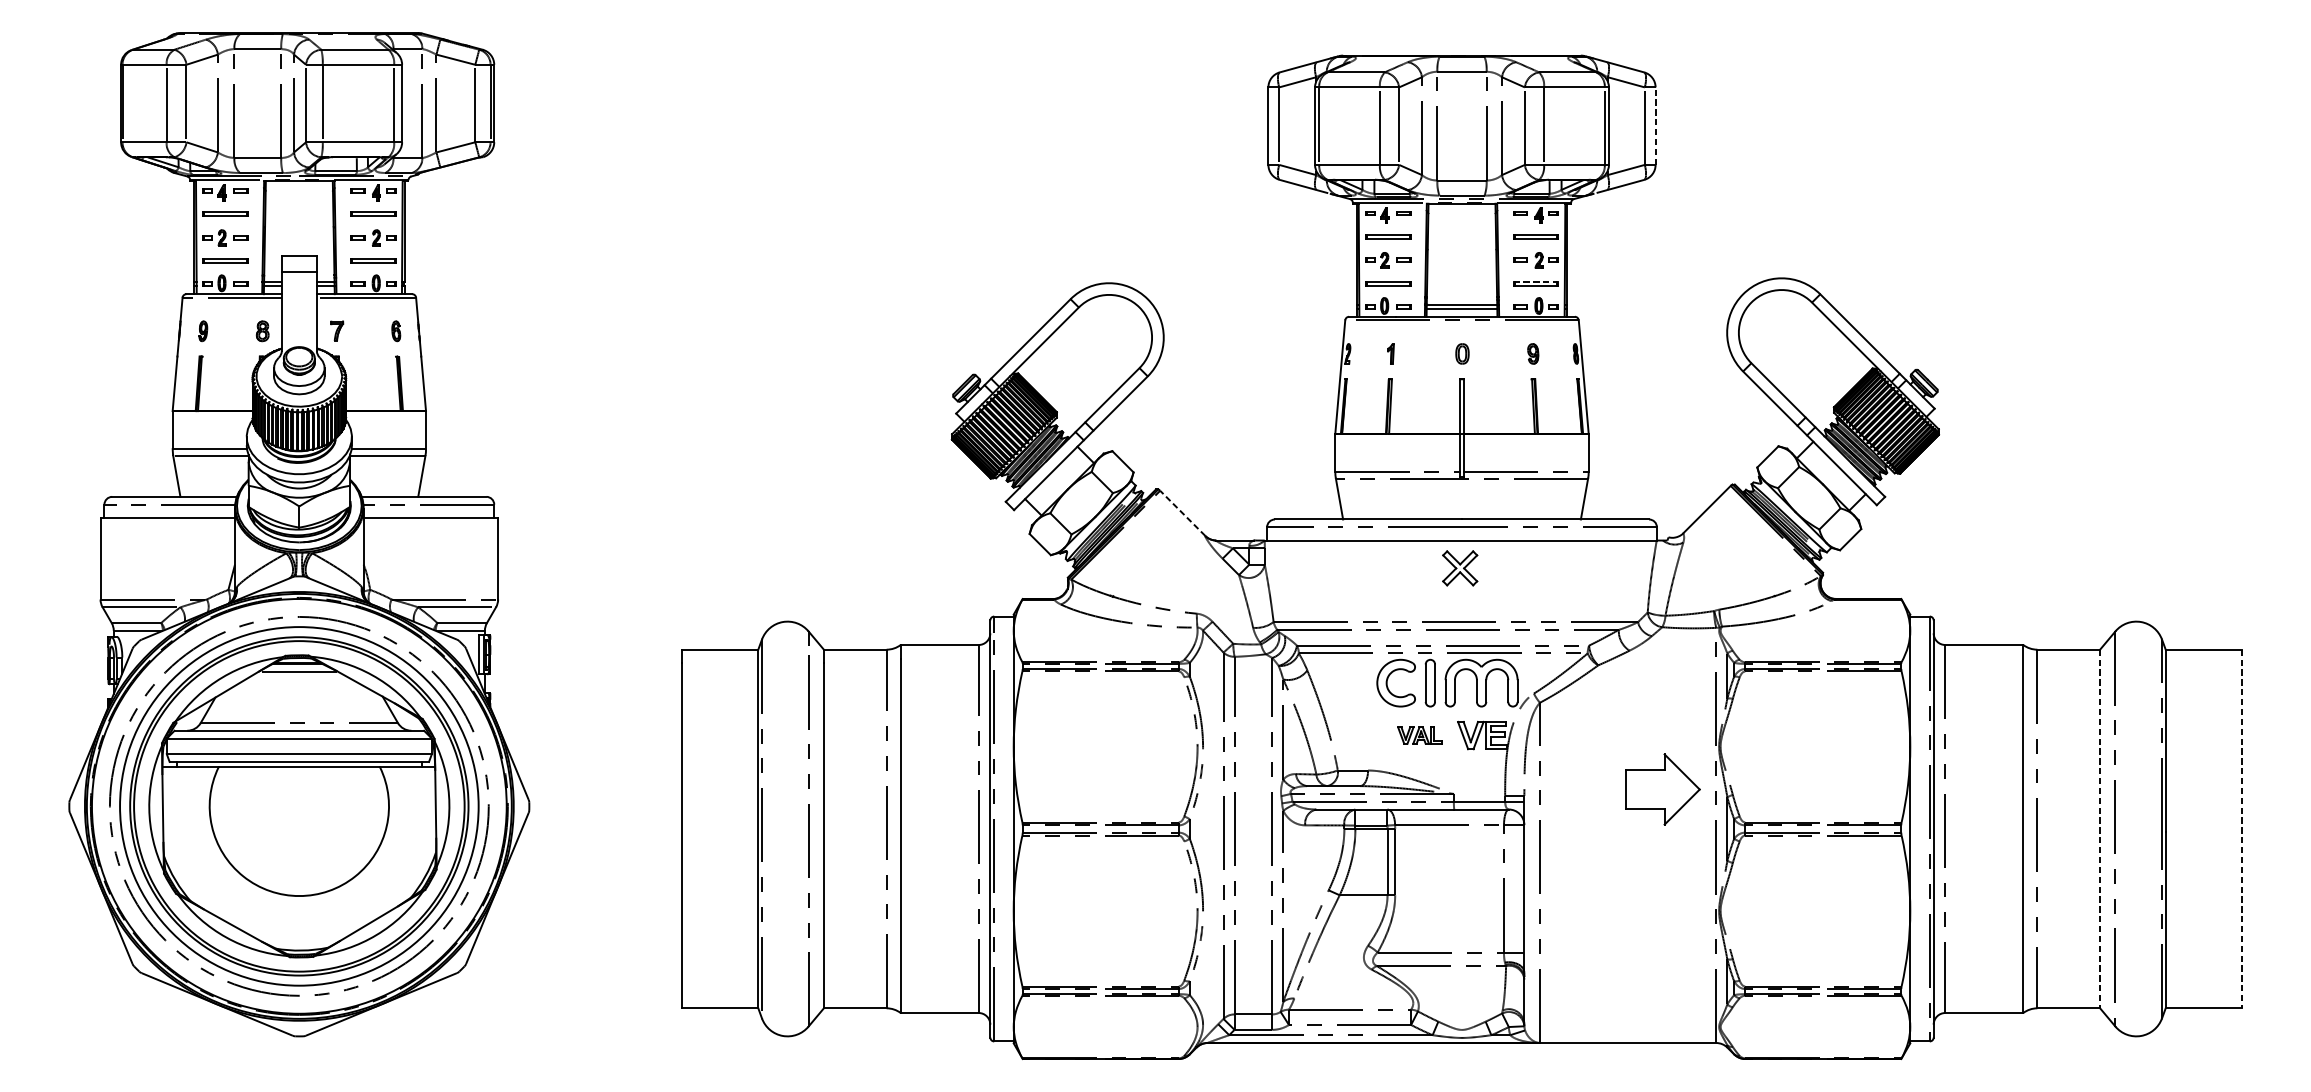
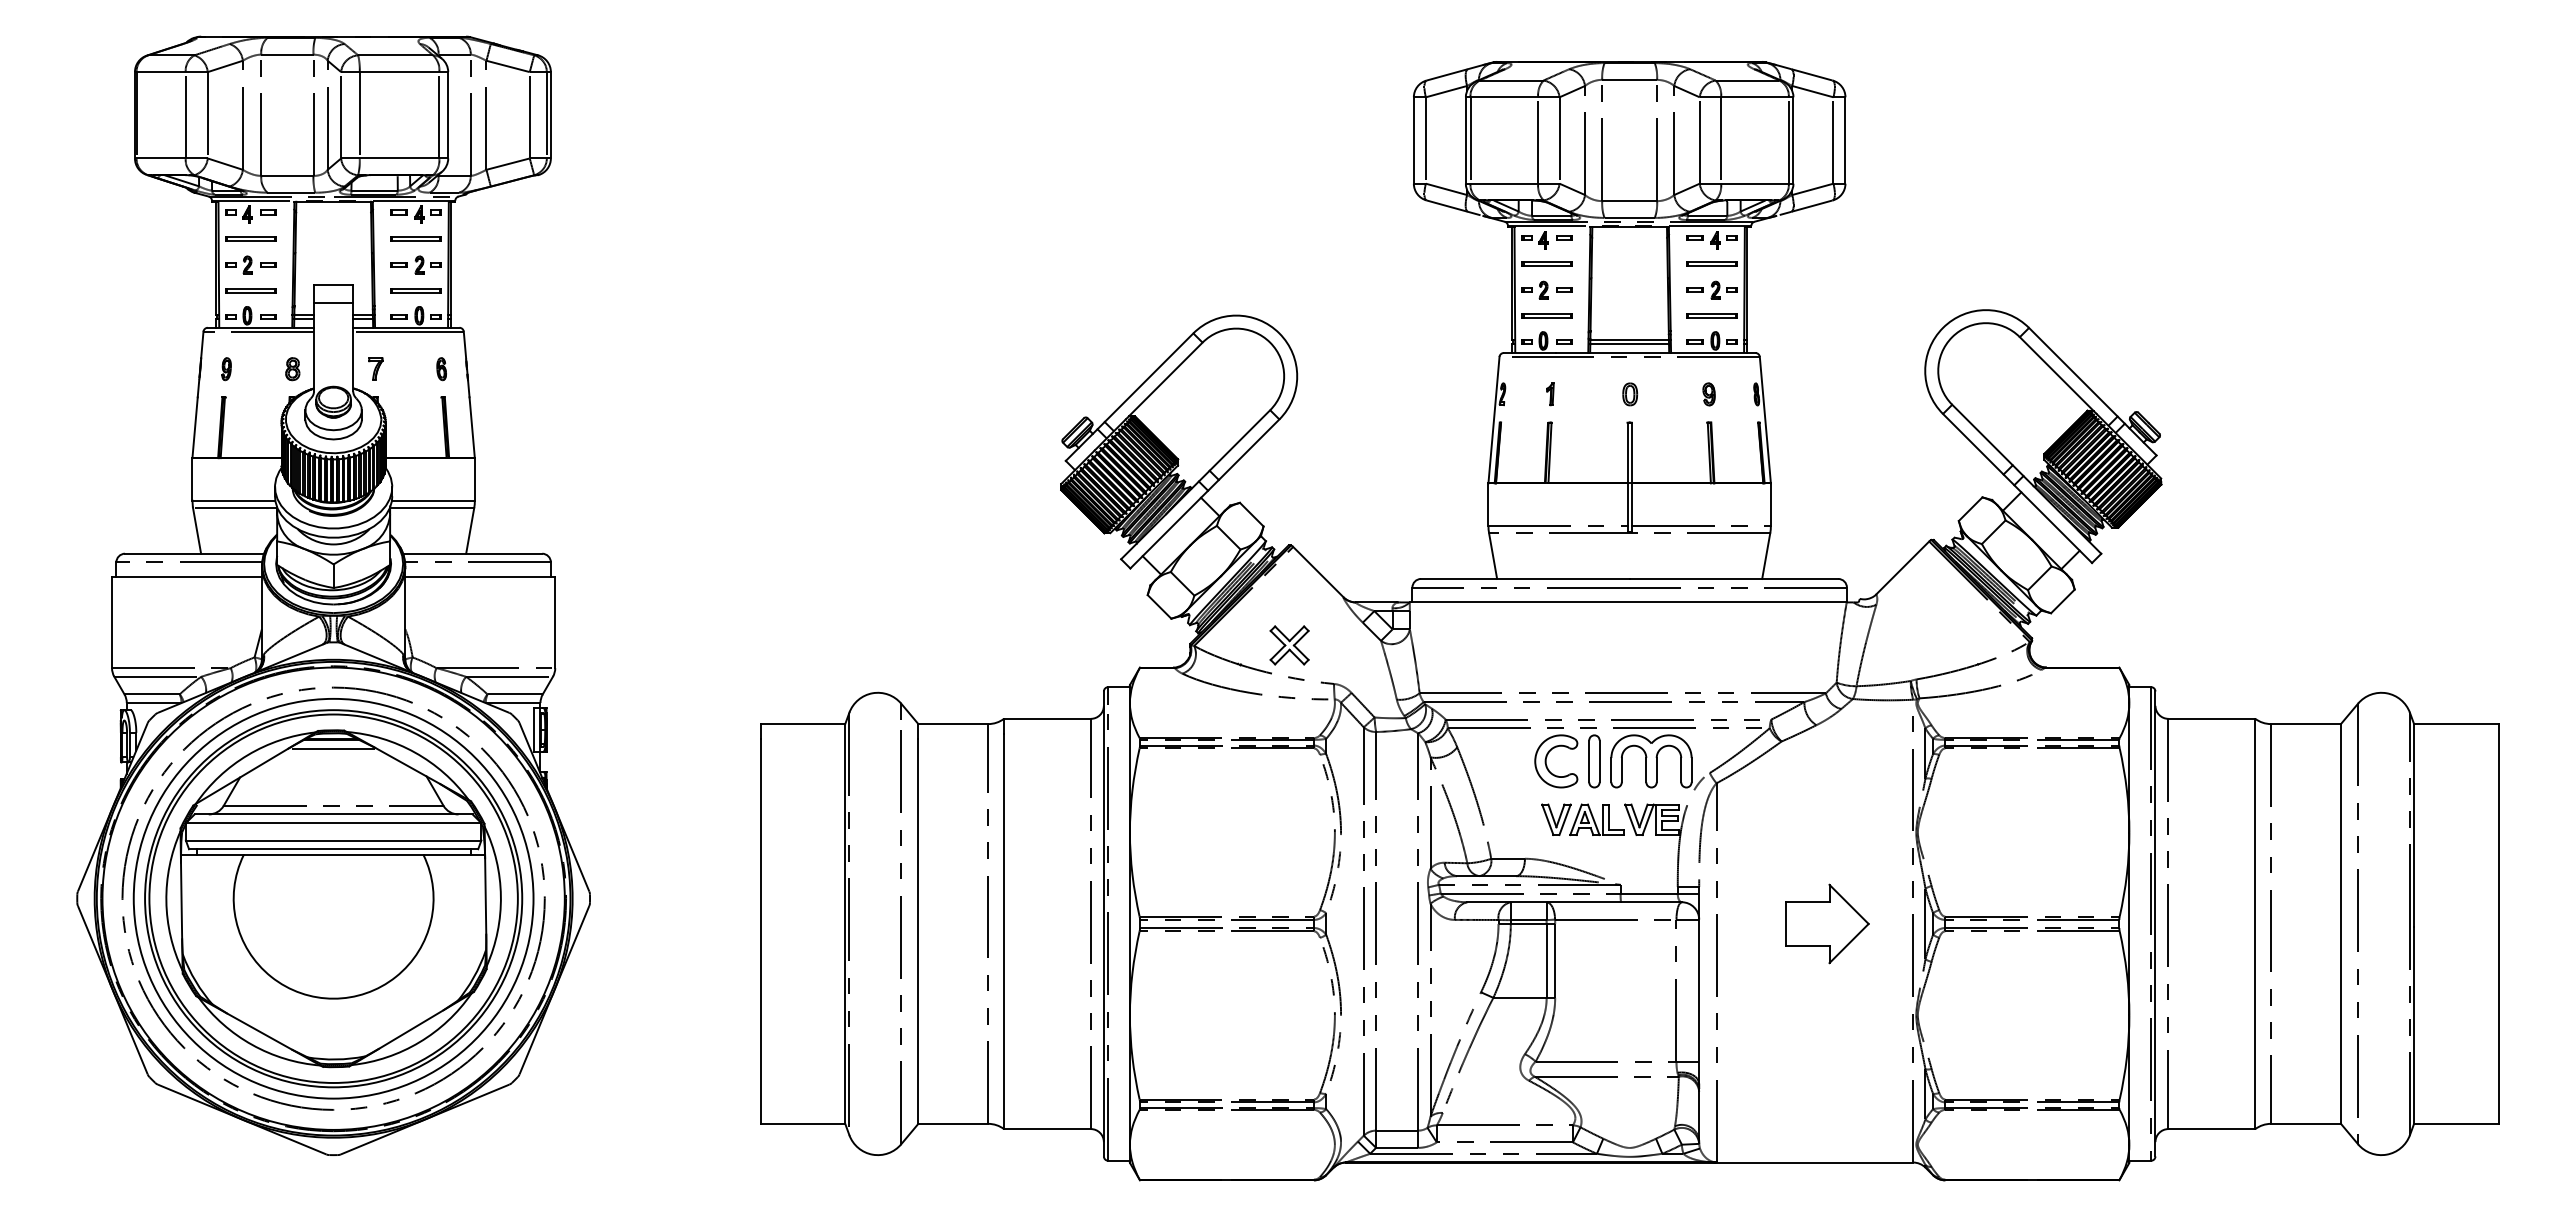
line: (1655, 126) -> (1845, 140), dashed -> solid
line: (1536, 281) -> (1712, 313), dashed -> solid
line: (1182, 513) -> (1318, 572), dashed -> solid
part: (1460, 568) -> (1289, 645), moved
part: (1419, 735) -> (1582, 819), size x1.67
part: (1662, 789) -> (1827, 923), moved
line: (2099, 828) -> (2340, 923), dashed -> solid
line: (2241, 828) -> (2498, 923), dashed -> solid

